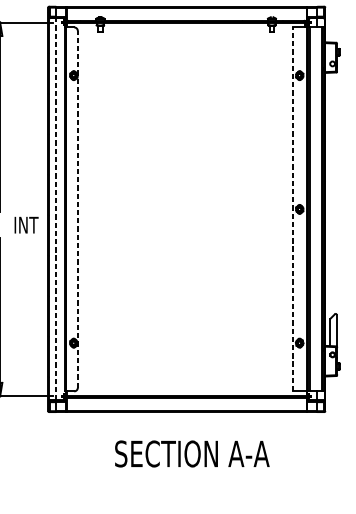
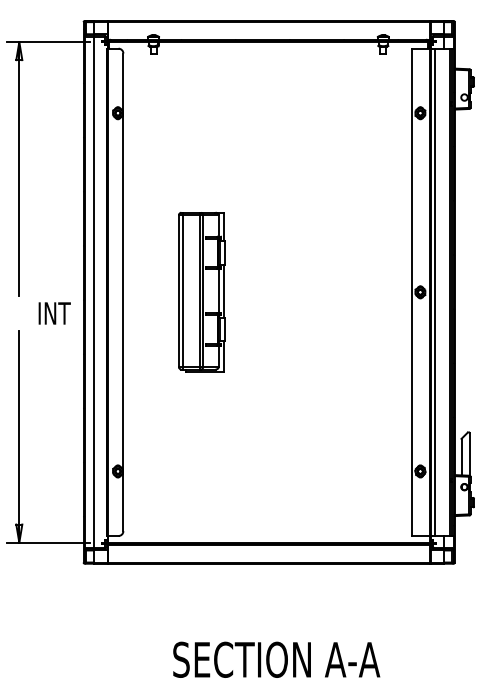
part: (136, 208) -> (201, 291), added
line: (56, 209) -> (94, 292), dashed -> solid
line: (77, 209) -> (123, 292), dashed -> solid
line: (293, 209) -> (412, 292), dashed -> solid
text: (192, 453) -> (276, 659), moved

